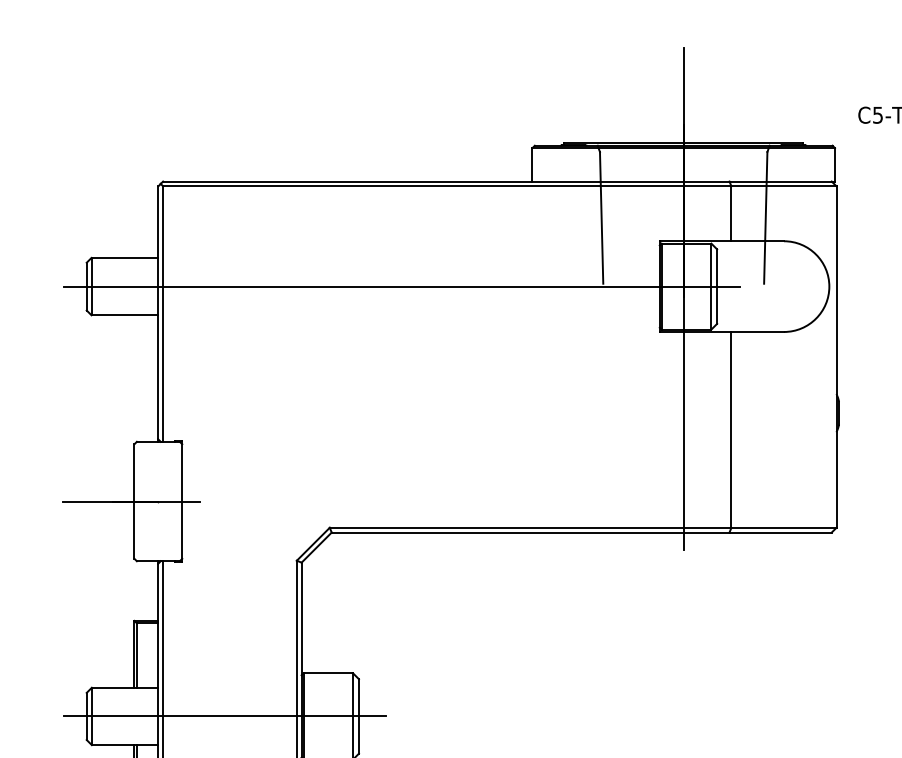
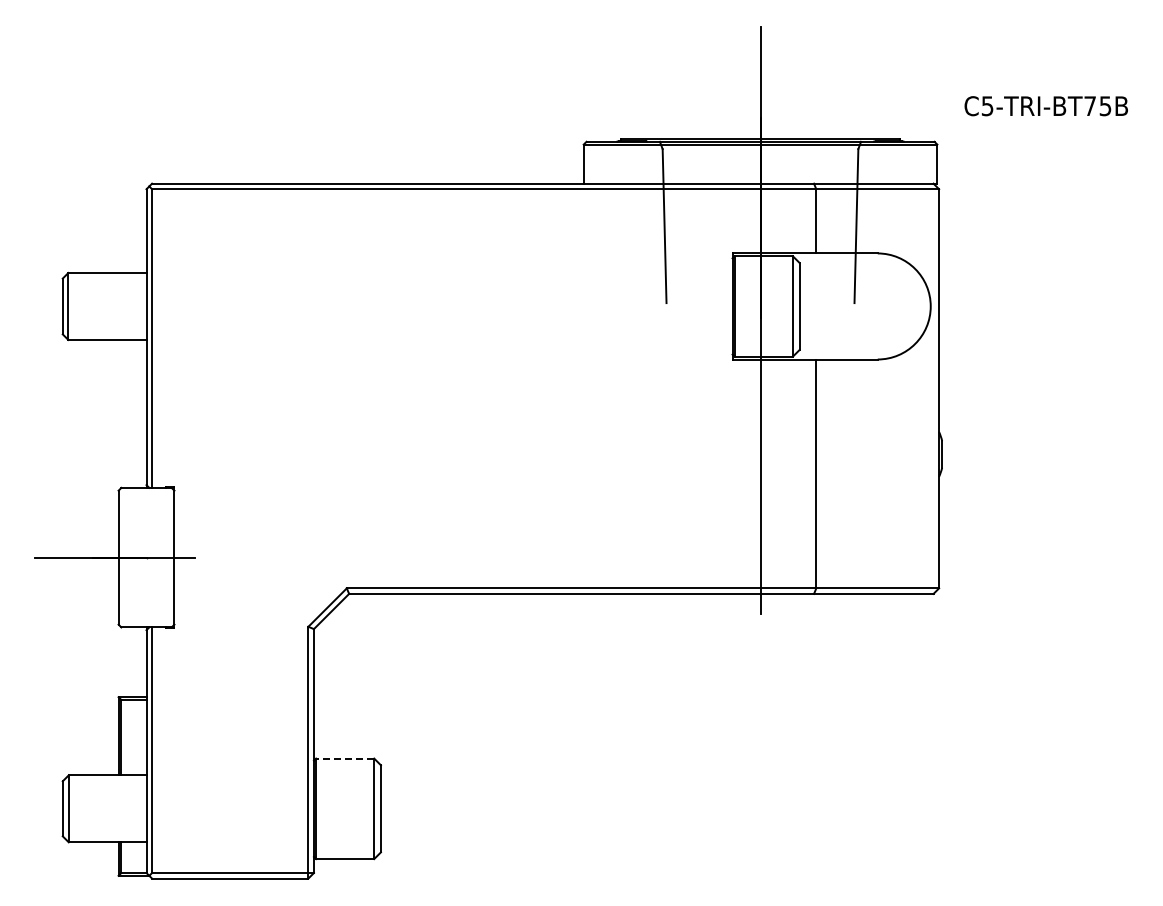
line: (401, 286) -> (430, 306), removed
line: (327, 673) -> (344, 758), solid -> dashed
line: (224, 716) -> (223, 808), removed

